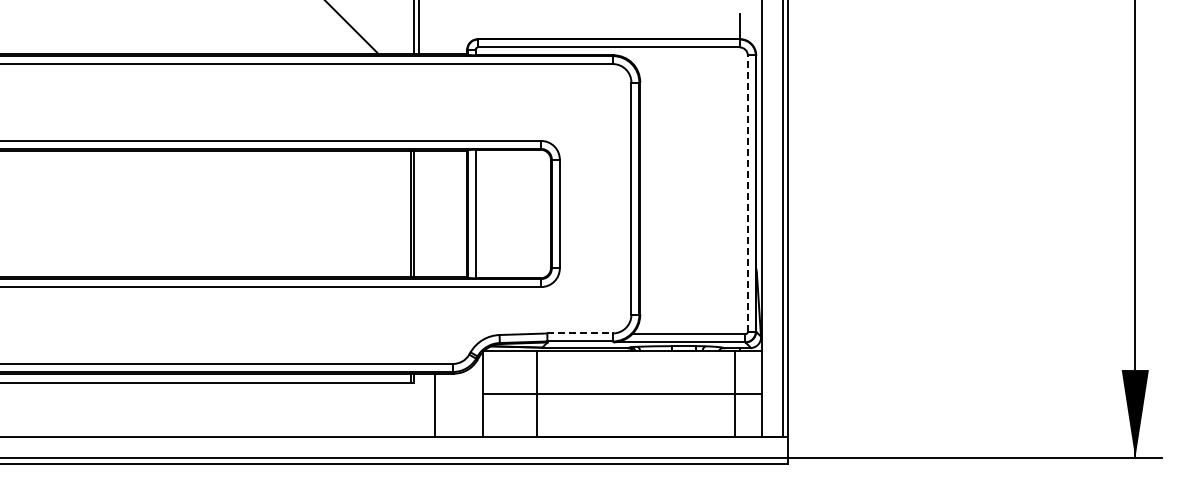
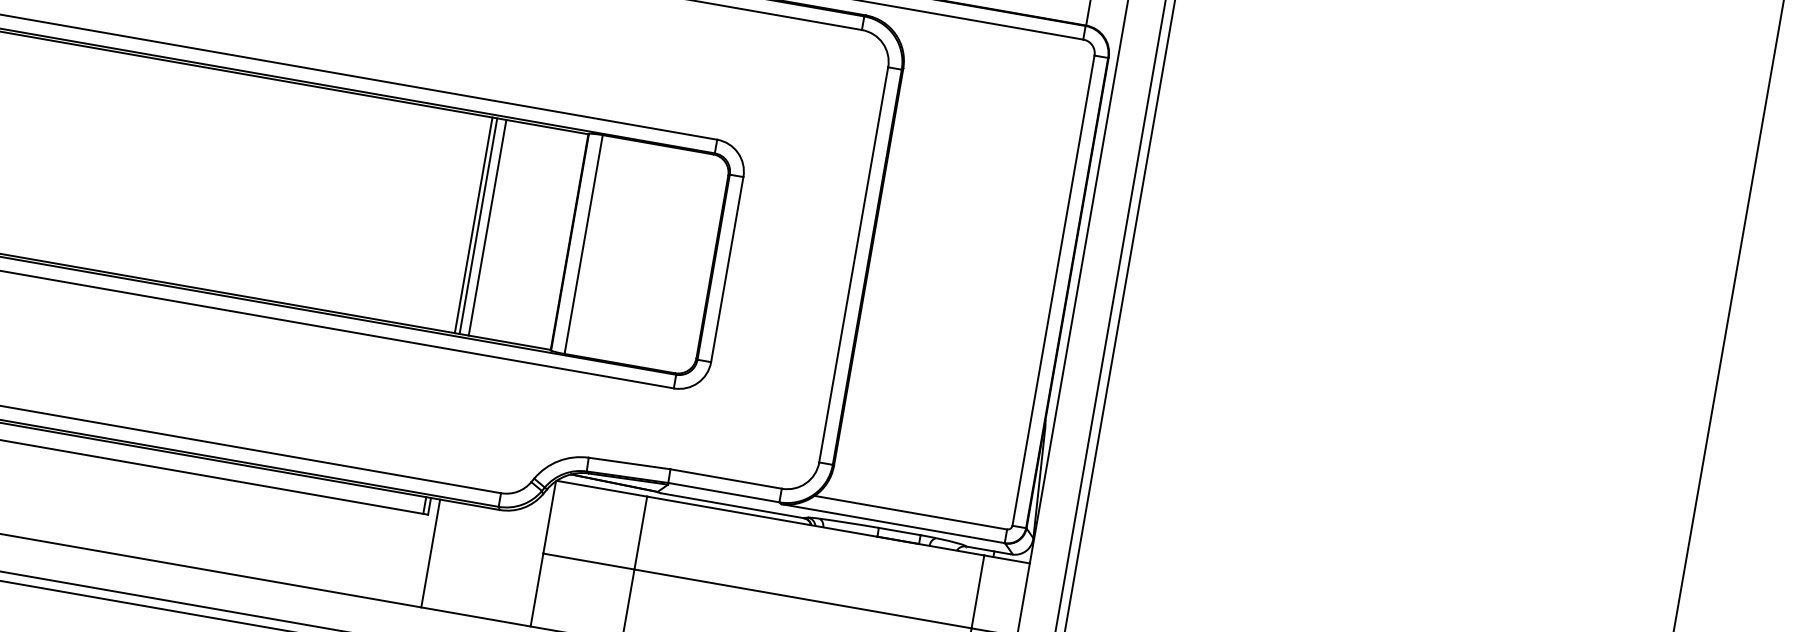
line: (747, 193) -> (1052, 290), dashed -> solid
line: (419, 213) -> (488, 227), added
line: (580, 333) -> (726, 479), dashed -> solid
line: (435, 405) -> (431, 553), moved

